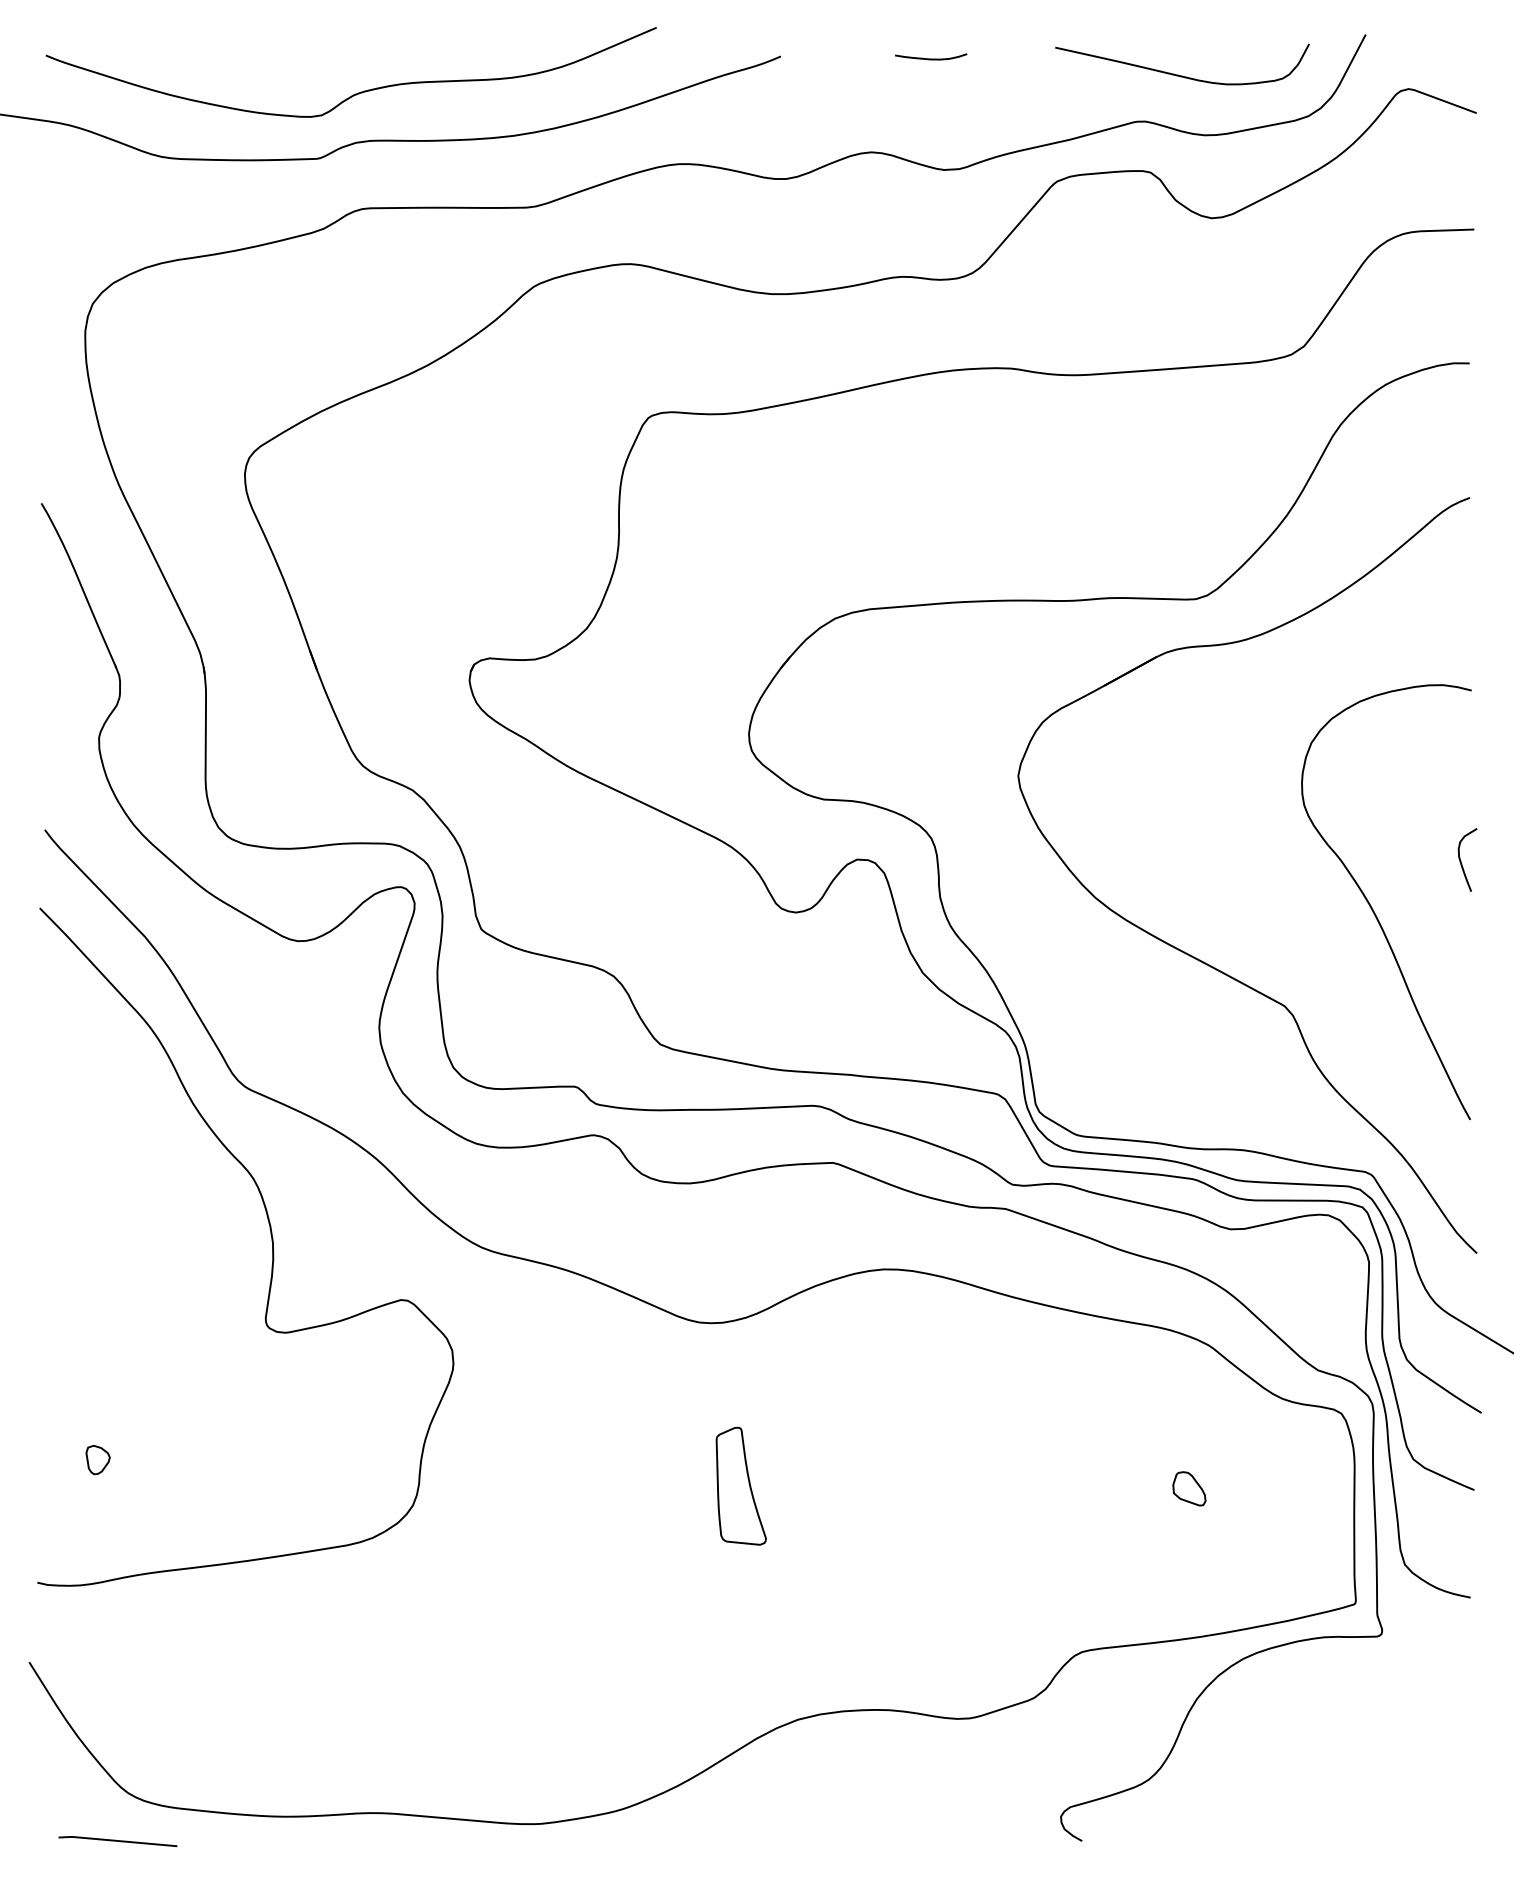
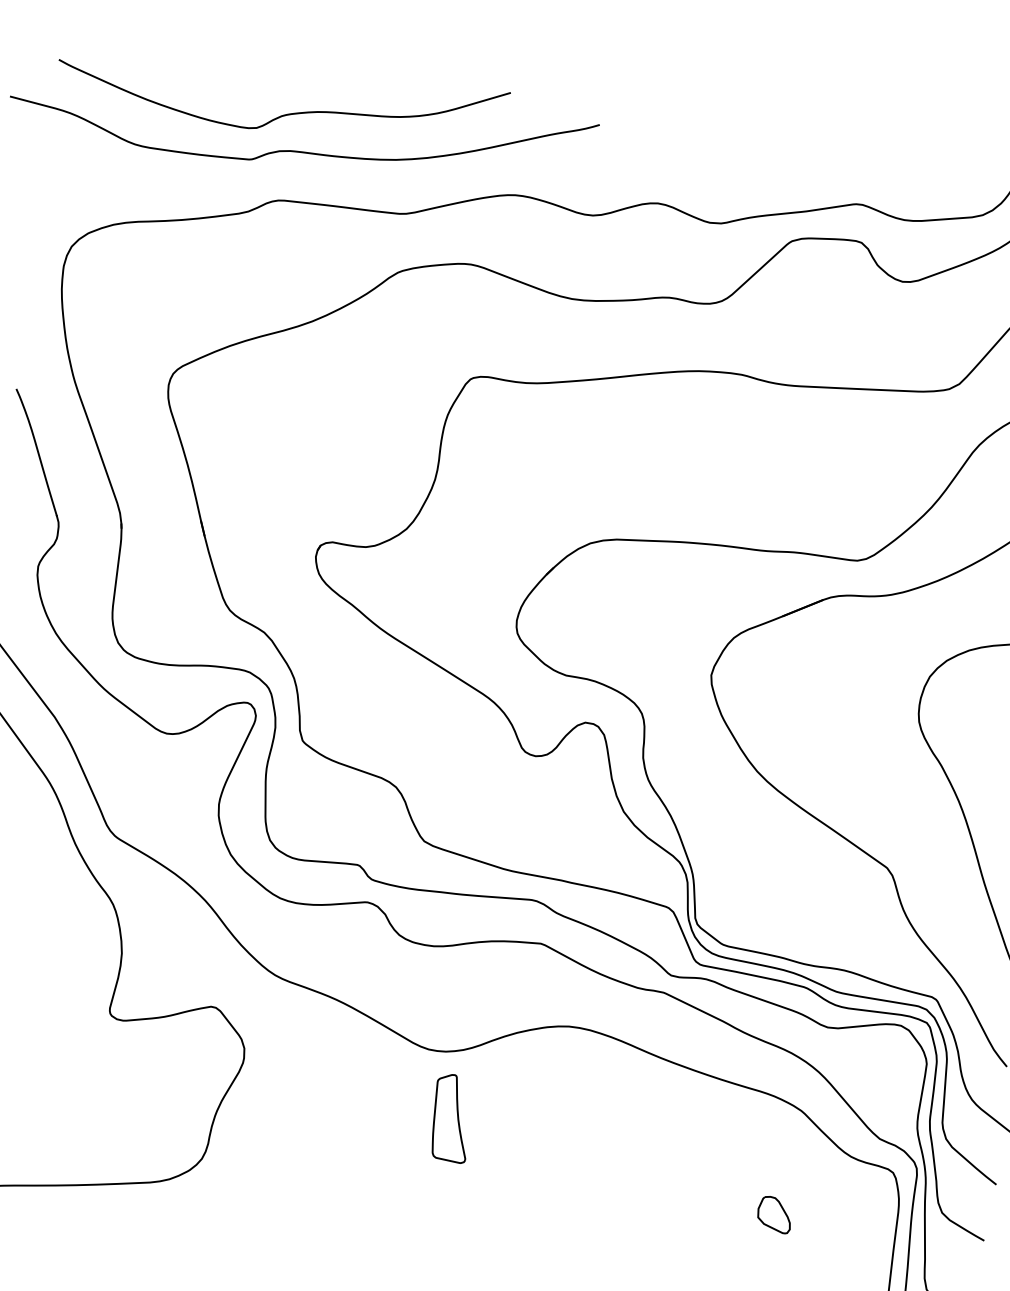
curve: (931, 58) -> (710, 139), removed
curve: (1178, 74) -> (890, 173), removed
part: (740, 1485) -> (451, 1117), moved
part: (1189, 1488) -> (774, 1214), size x1.4

